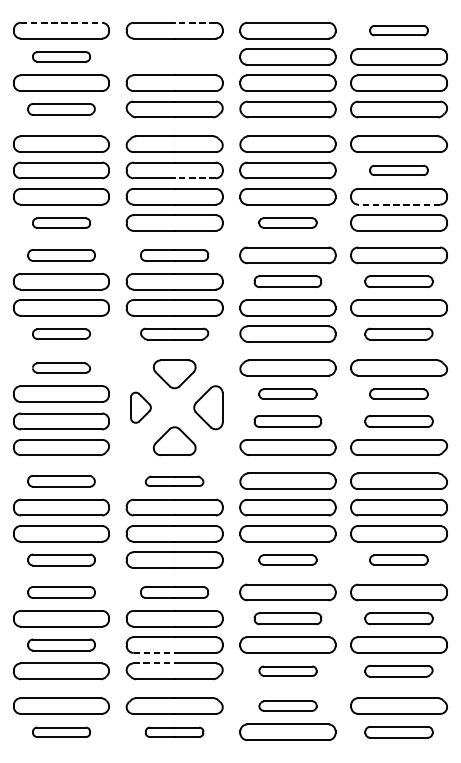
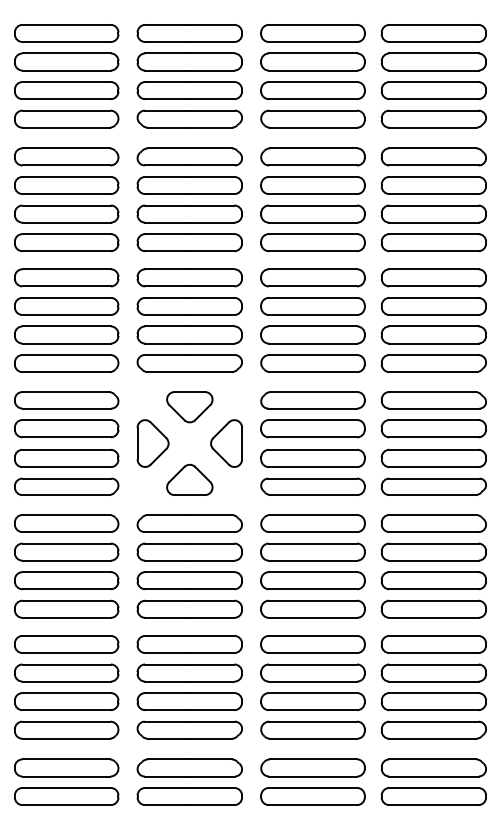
line: (62, 22) -> (67, 24), dashed -> solid
line: (194, 22) -> (211, 24), dashed -> solid
part: (398, 30) -> (433, 33), size x1.67
part: (61, 56) -> (66, 61), size x1.67
part: (174, 56) -> (189, 61), added
part: (61, 108) -> (66, 118), size x1.43
part: (398, 170) -> (433, 185), size x1.67
line: (194, 178) -> (211, 194), dashed -> solid
line: (398, 204) -> (433, 222), dashed -> solid
part: (61, 222) -> (66, 242), size x1.67
part: (287, 222) -> (312, 242), size x1.67
part: (61, 255) -> (66, 277), size x1.43
part: (174, 255) -> (189, 277), size x1.43
part: (287, 281) -> (312, 306), size x1.43
part: (398, 281) -> (433, 306), size x1.43
part: (61, 334) -> (66, 363), size x1.67
part: (174, 334) -> (189, 363), size x1.43
part: (398, 334) -> (433, 363), size x1.43
part: (61, 368) -> (66, 400), size x1.67
part: (287, 393) -> (312, 428), size x1.67
part: (398, 393) -> (433, 428), size x1.67
part: (140, 407) -> (152, 443), size x1.43
part: (287, 421) -> (312, 458), size x1.43
part: (398, 421) -> (433, 458), size x1.43
part: (61, 481) -> (66, 523), size x1.43
part: (174, 481) -> (189, 523), size x1.67
part: (61, 559) -> (66, 608), size x1.43
part: (287, 559) -> (312, 608), size x1.67
part: (398, 559) -> (433, 608), size x1.67
part: (61, 592) -> (66, 644), size x1.43
part: (174, 592) -> (189, 644), size x1.43
part: (287, 618) -> (312, 672), size x1.43
part: (398, 618) -> (433, 672), size x1.43
part: (61, 644) -> (66, 701), size x1.43
line: (155, 653) -> (168, 710), dashed -> solid
line: (154, 663) -> (167, 721), dashed -> solid
part: (287, 670) -> (312, 729), size x1.67
part: (398, 670) -> (433, 729), size x1.43
part: (287, 705) -> (312, 767), size x1.67
part: (61, 732) -> (66, 796), size x1.67
part: (174, 732) -> (189, 796), size x1.67
part: (398, 732) -> (433, 796), size x1.43

